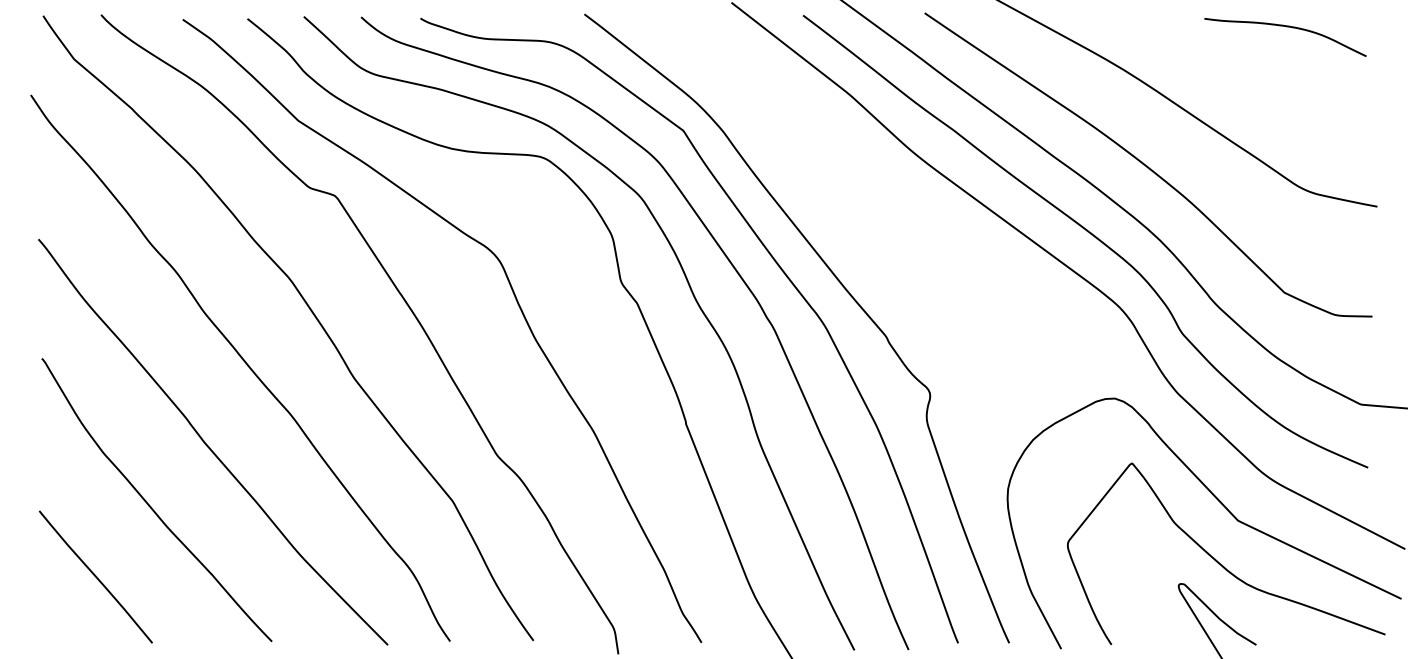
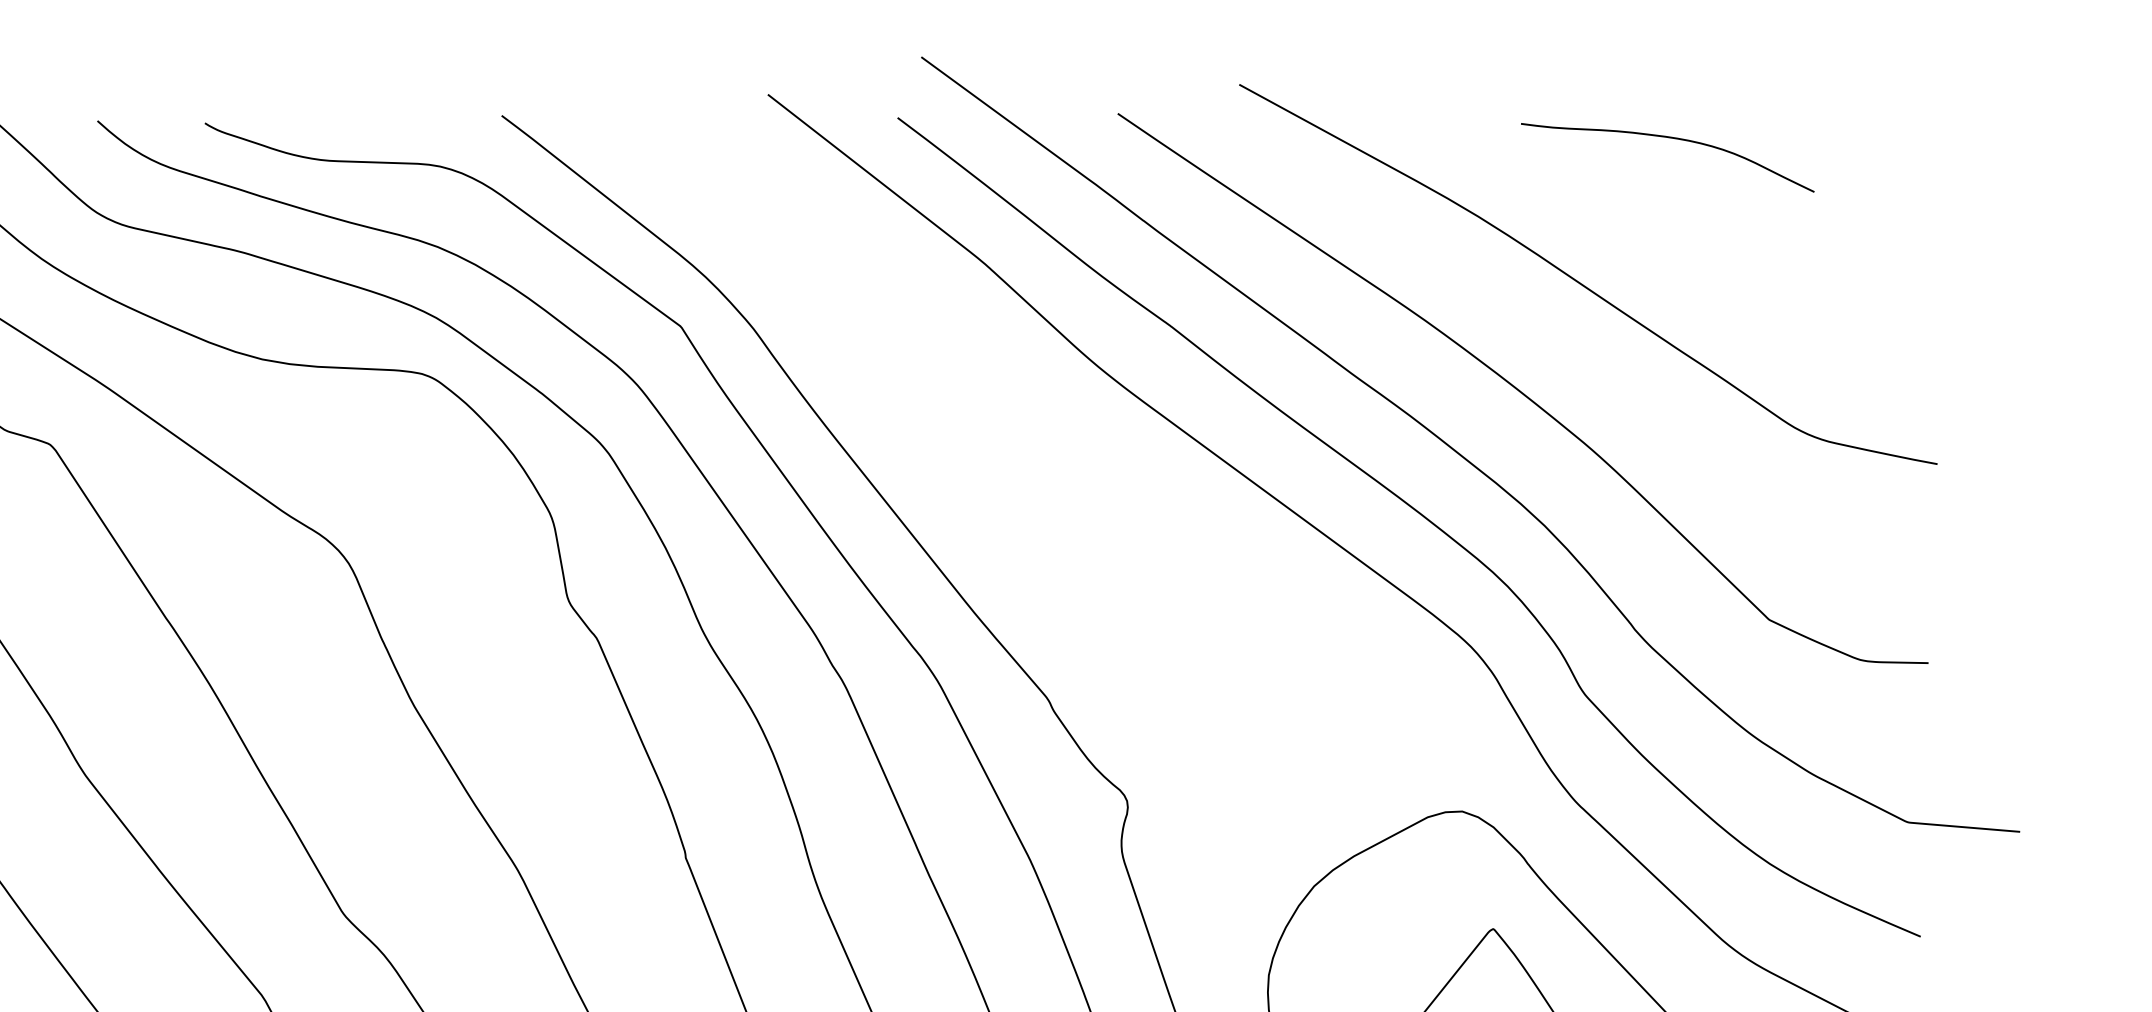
curve: (1286, 27) -> (1669, 139), moved

